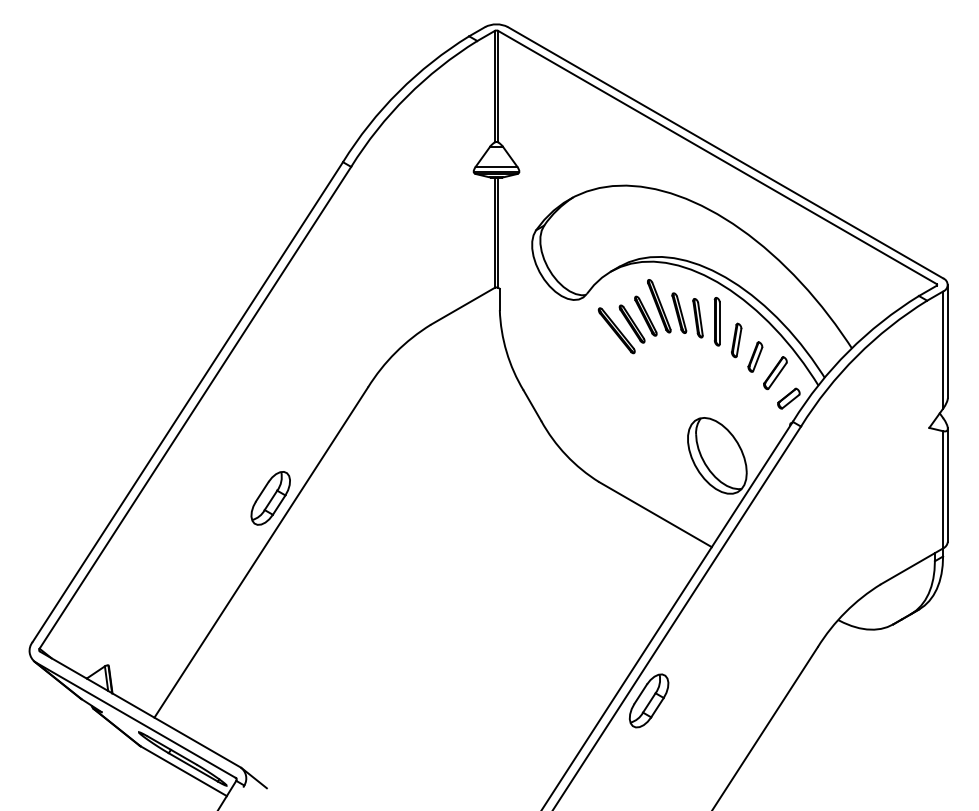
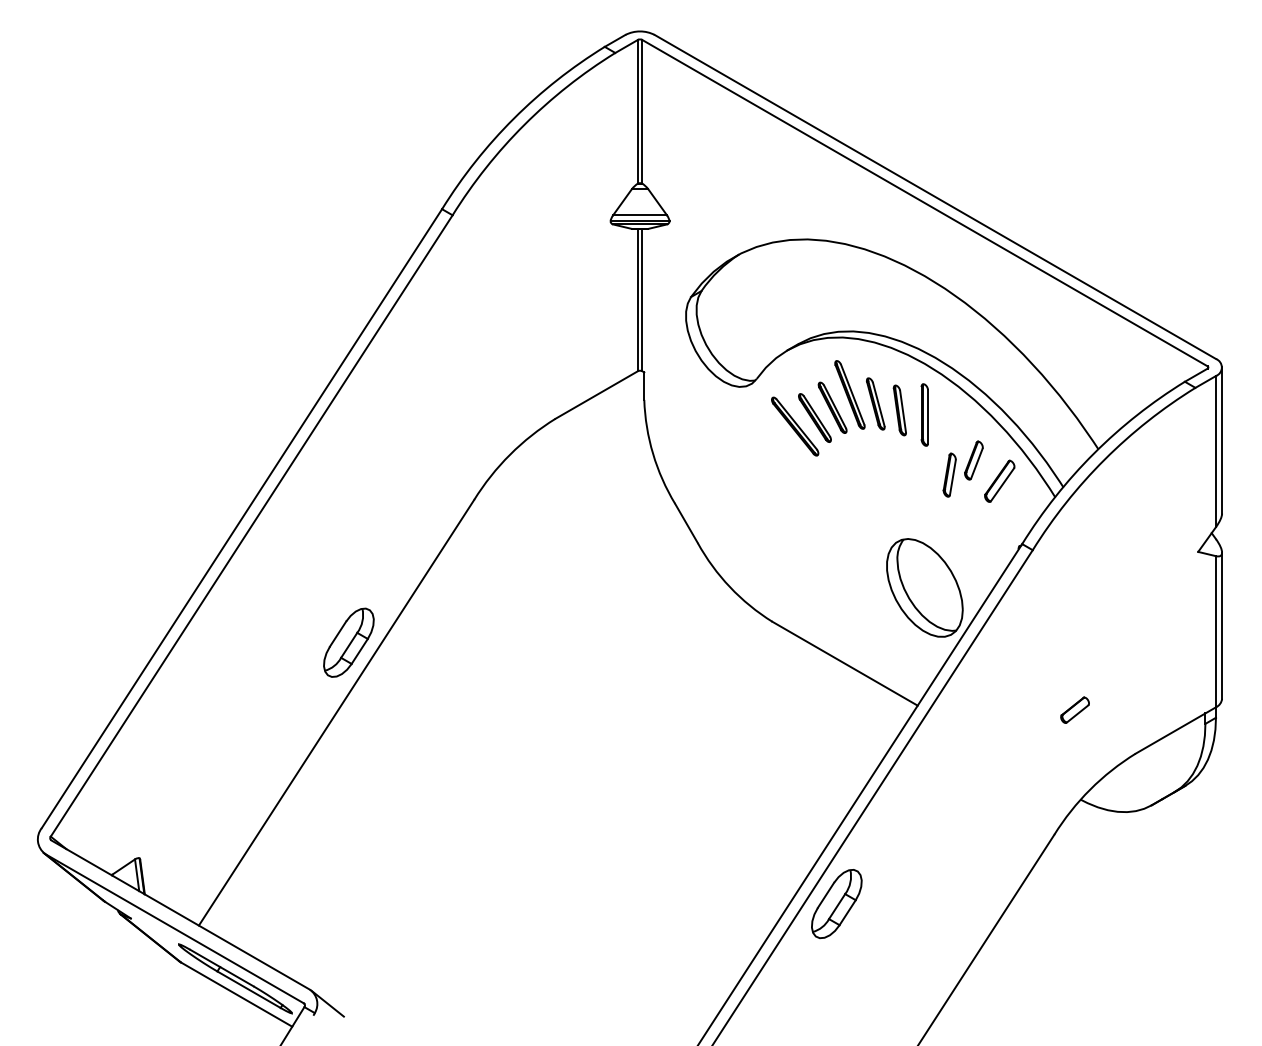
part: (736, 339) -> (949, 474), moved
part: (788, 398) -> (1074, 709), moved

